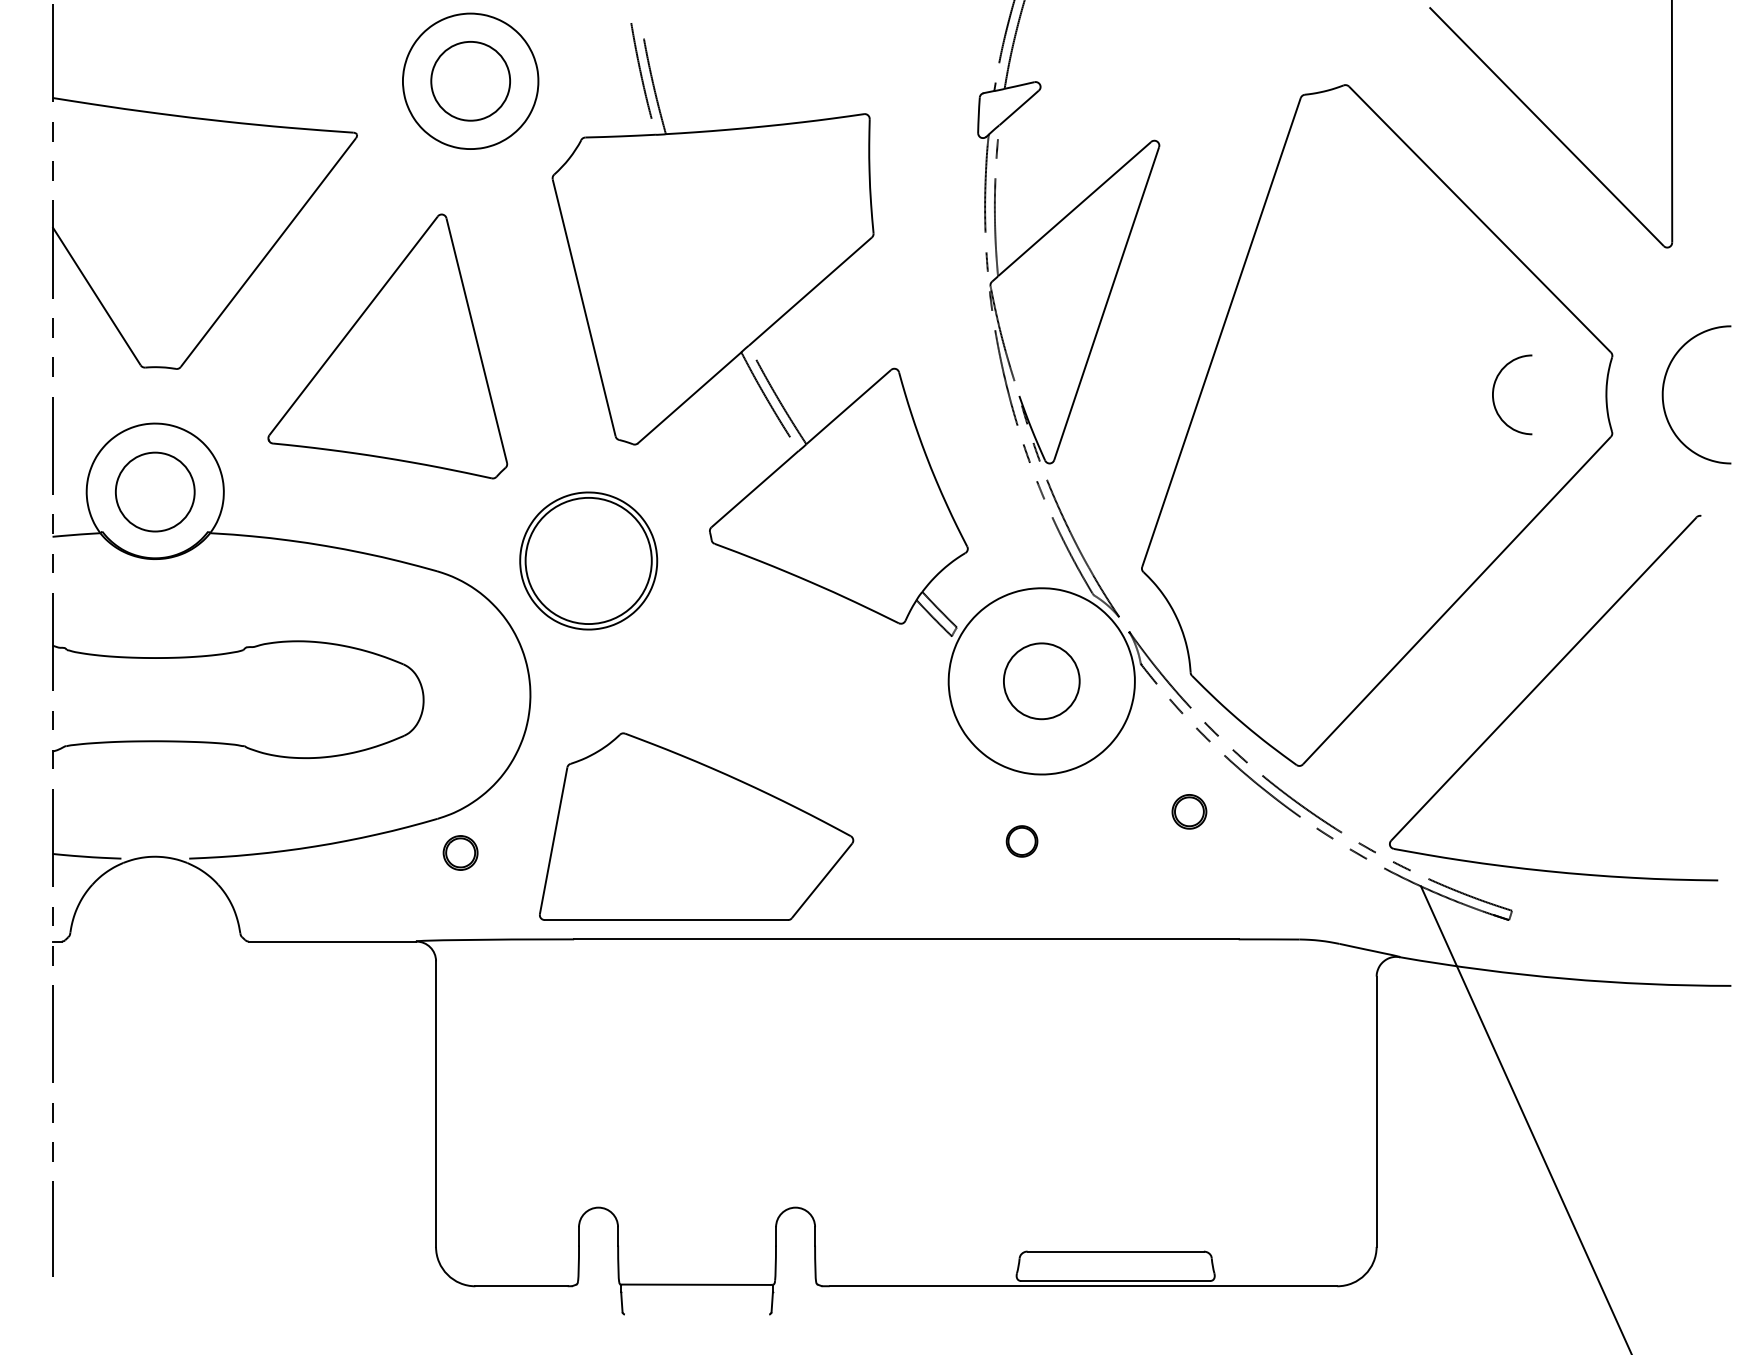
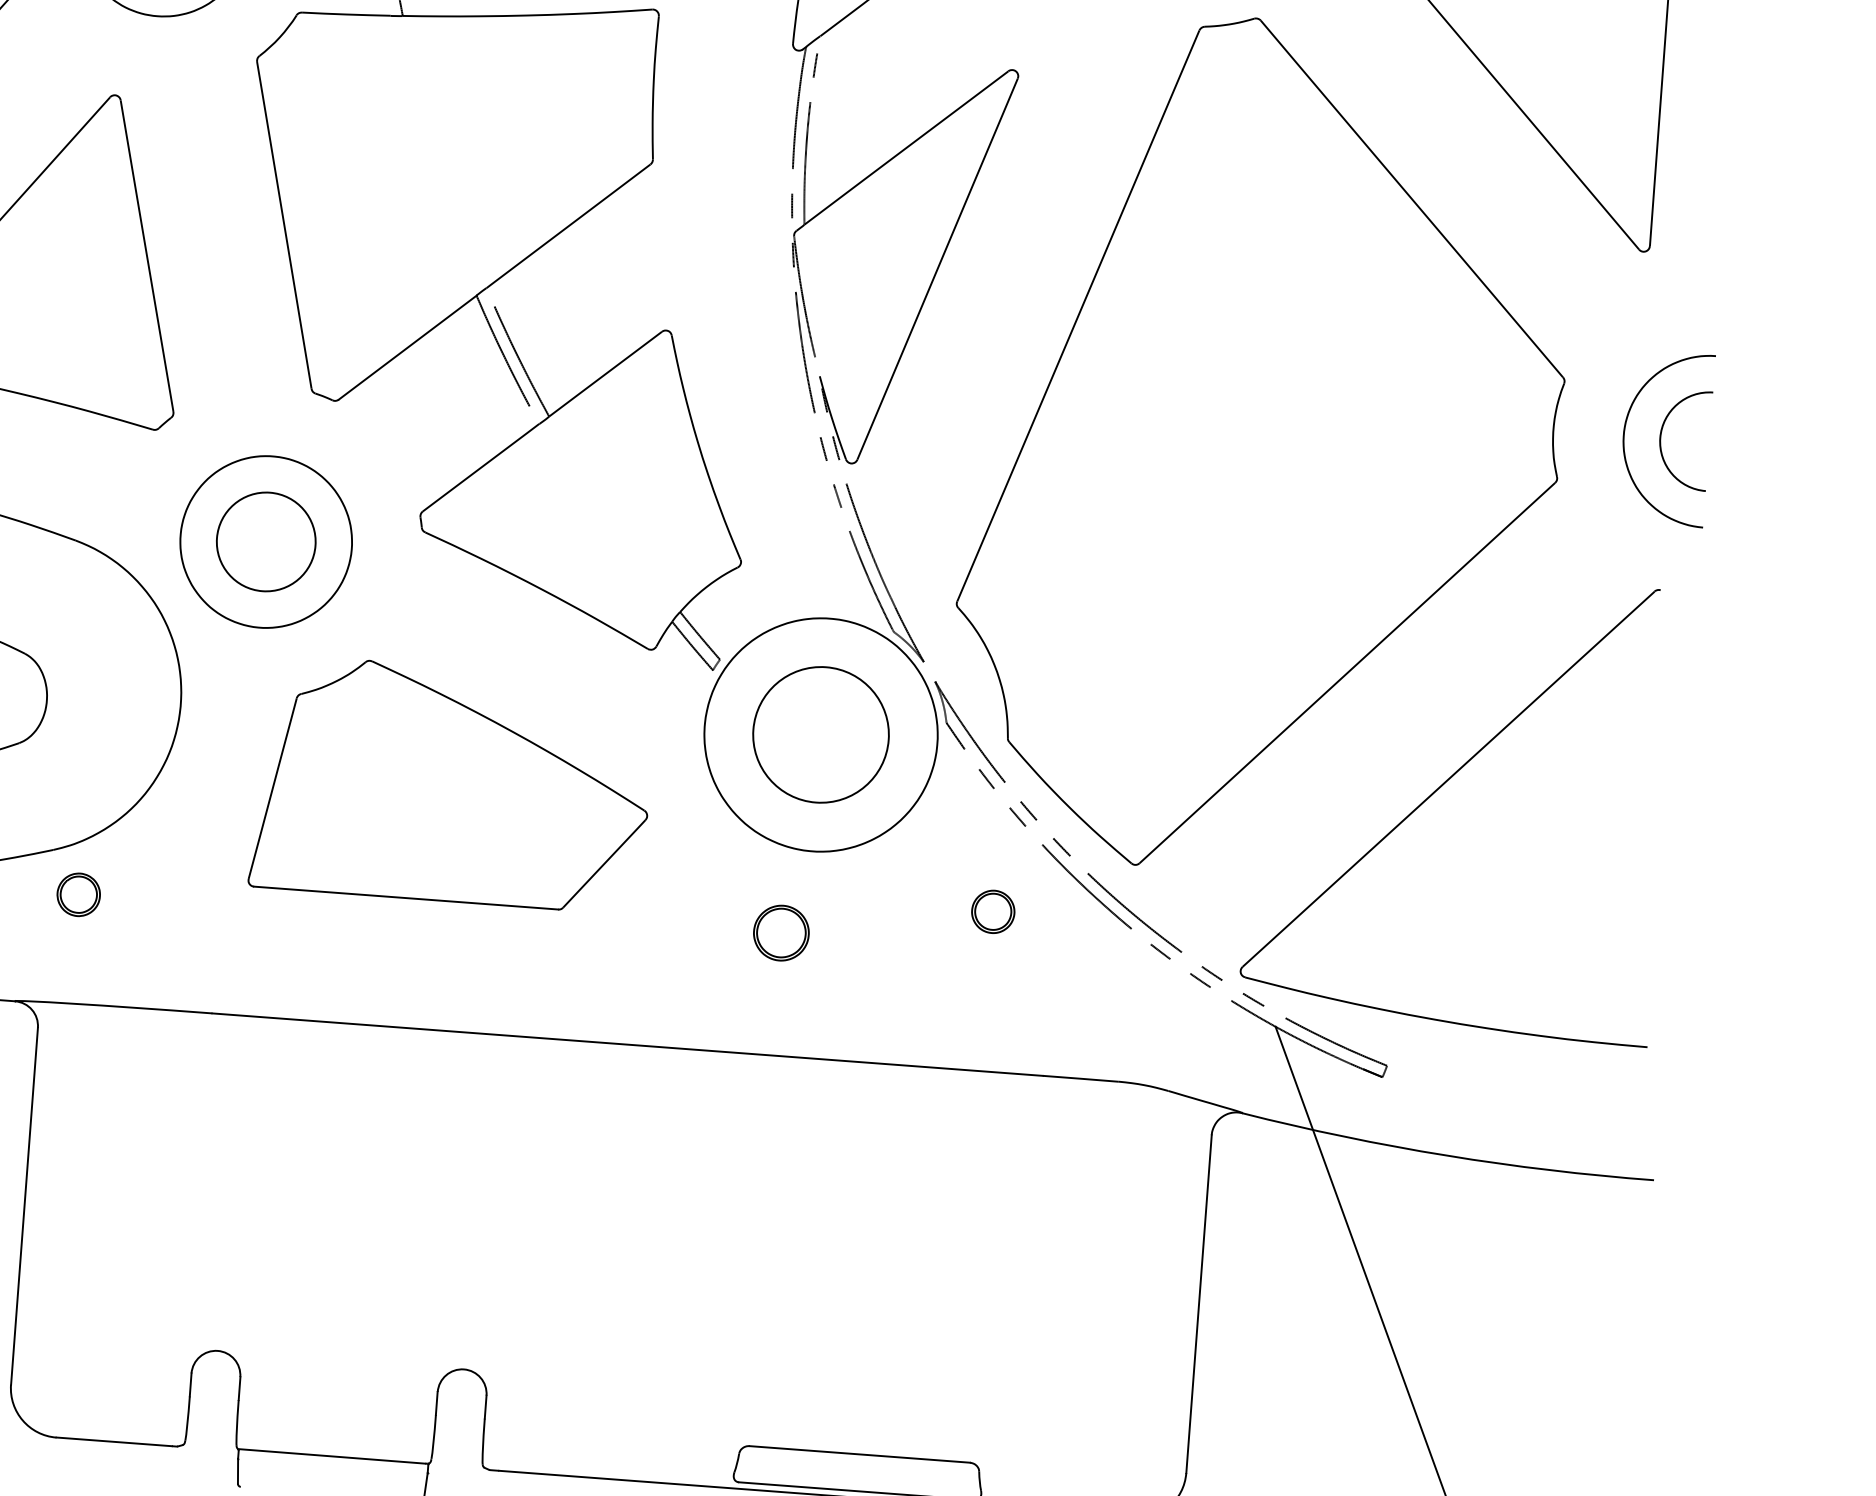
arc: (1494, 390) -> (1662, 432), moved
circle: (588, 560) -> (266, 541), size x0.62
circle: (1041, 681) -> (820, 735), size x1.43
part: (696, 826) -> (452, 784), moved
part: (1021, 841) -> (780, 933), size x1.43

